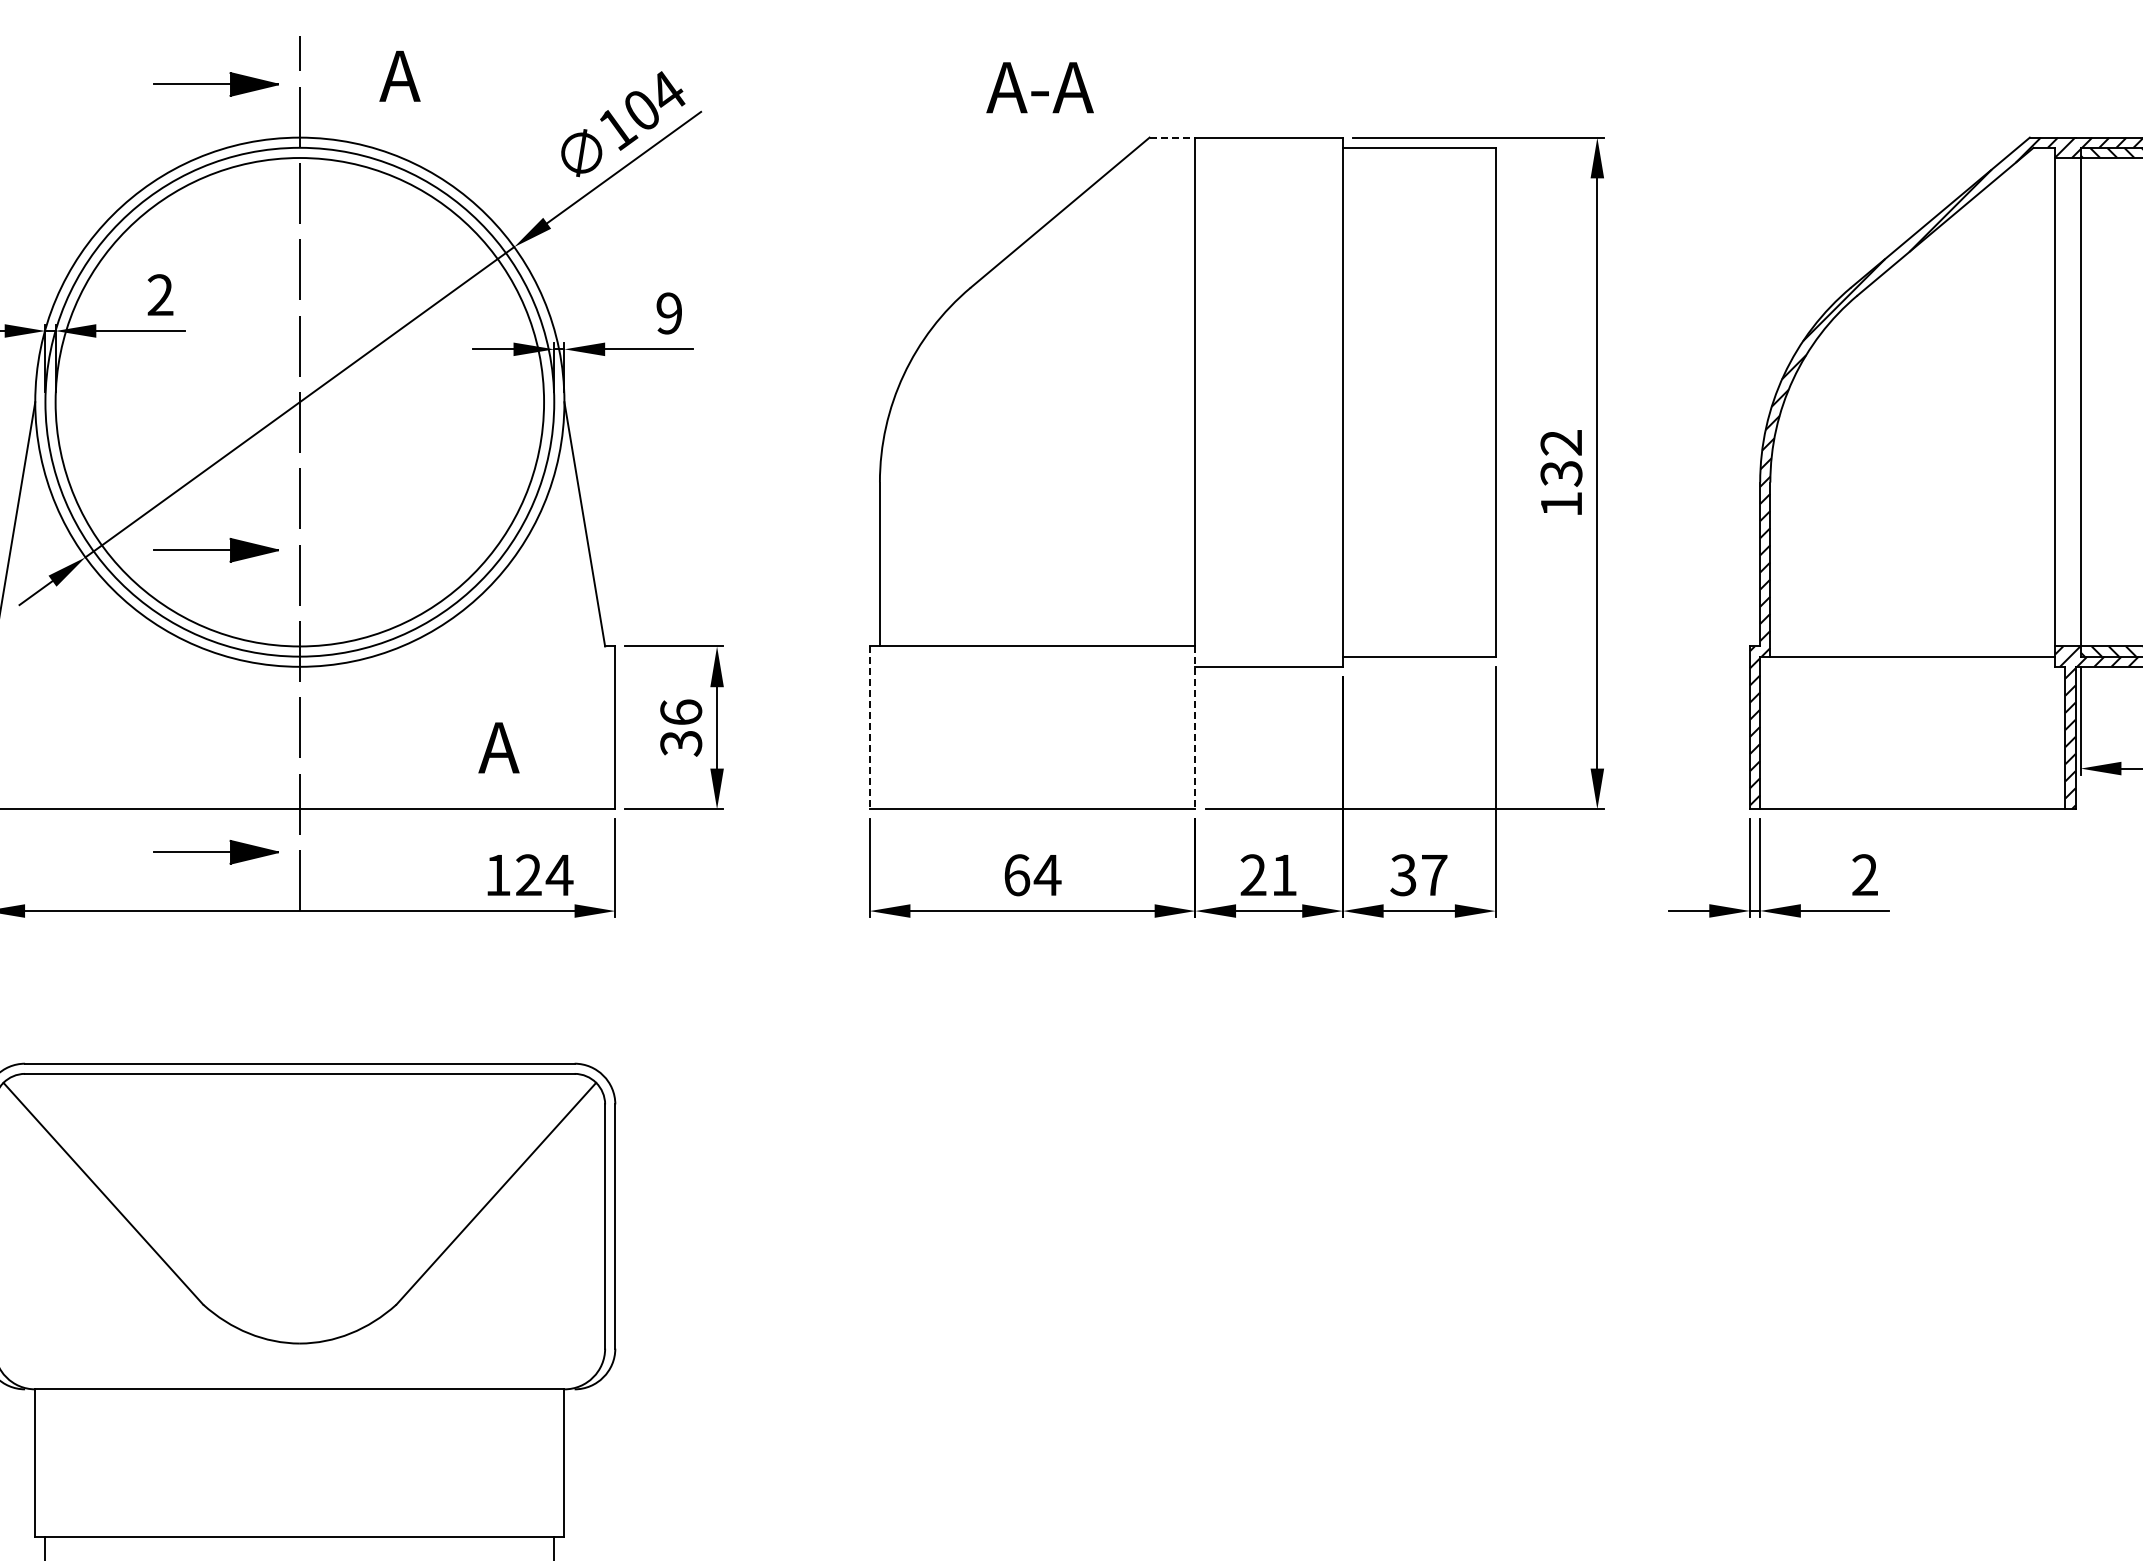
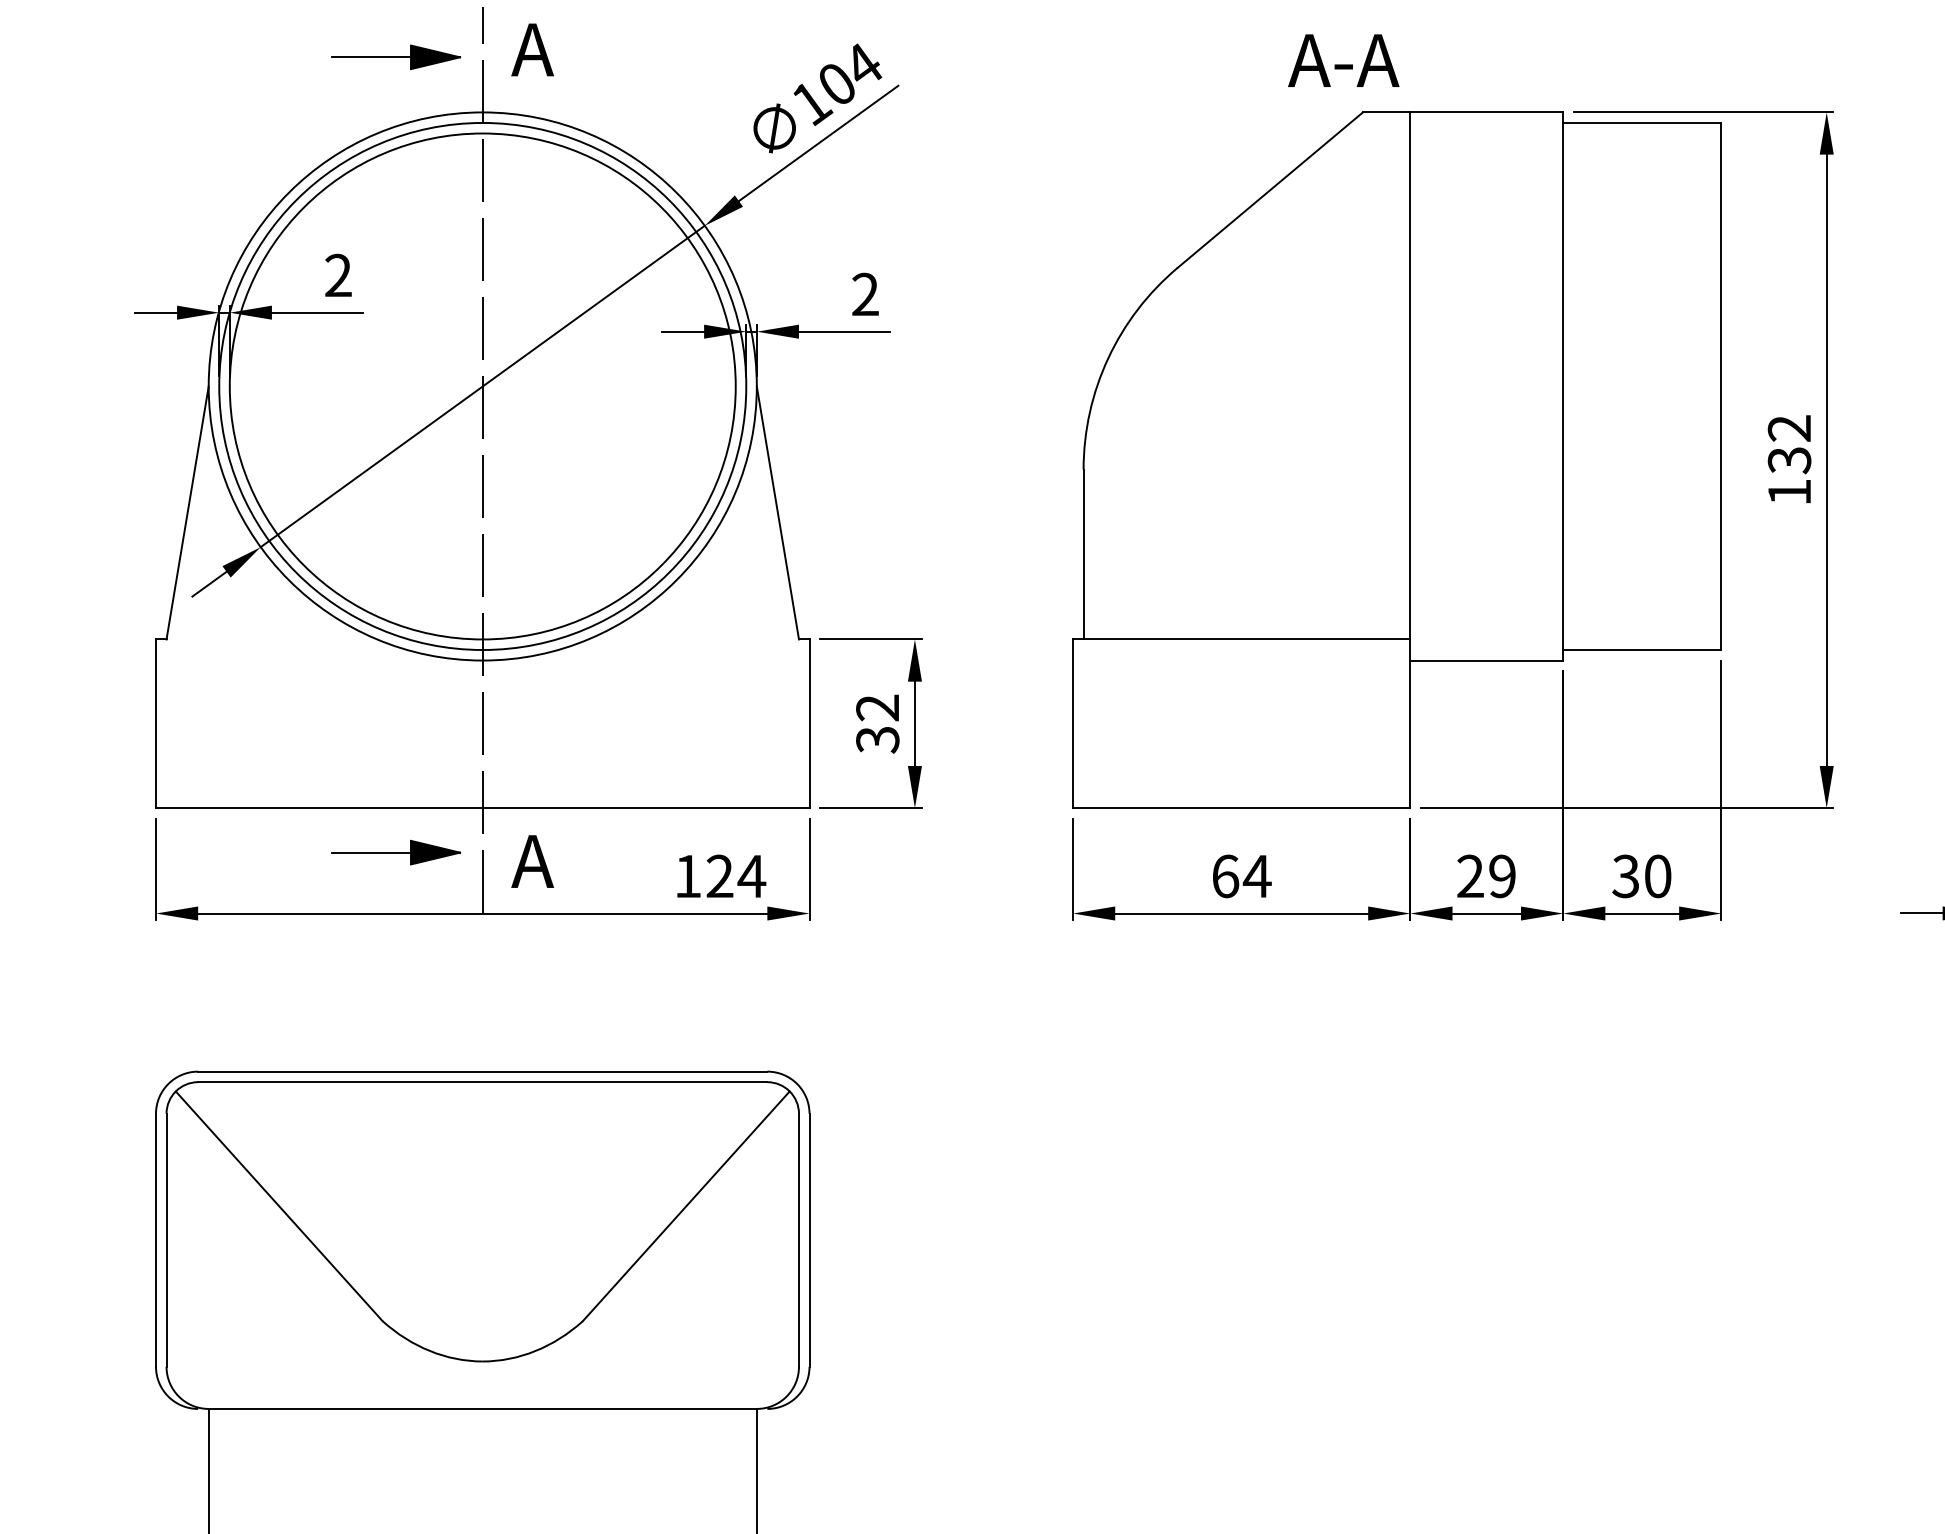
text: (399, 76) -> (532, 50), moved
text: (1039, 87) -> (1343, 60), moved
line: (1172, 137) -> (1386, 112), dashed -> solid
text: (669, 313) -> (865, 294), 9 -> 2
part: (215, 550) -> (395, 540), removed
text: (681, 712) -> (878, 707), 36 -> 32
line: (869, 728) -> (1072, 724), dashed -> solid
line: (1195, 728) -> (1410, 724), dashed -> solid
text: (498, 747) -> (532, 861), moved
text: (1283, 875) -> (1501, 876), 21 -> 29
text: (1434, 875) -> (1658, 876), 37 -> 30

